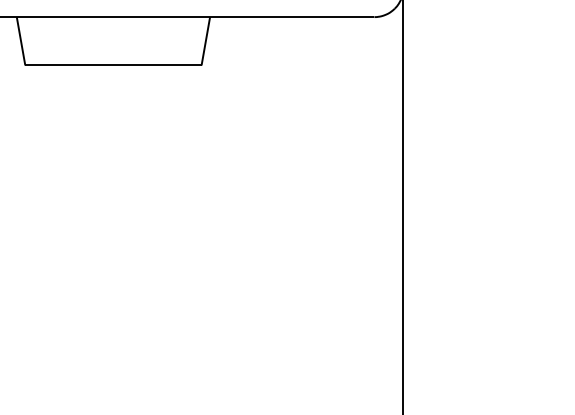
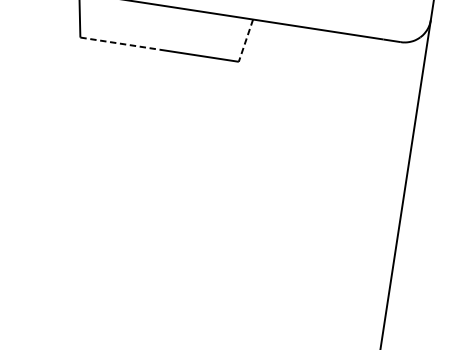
line: (205, 41) -> (245, 40), solid -> dashed
line: (69, 65) -> (120, 43), solid -> dashed

